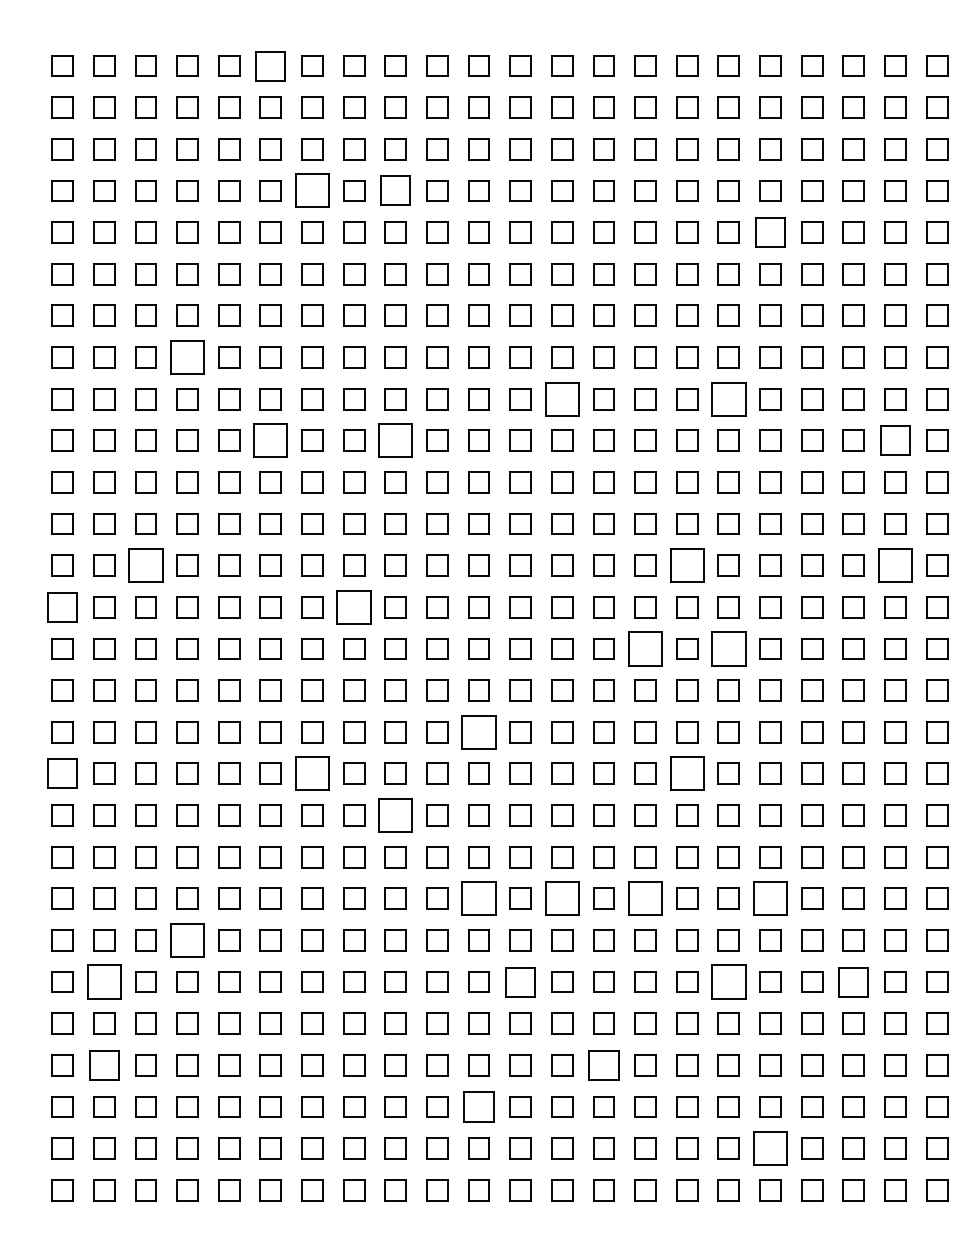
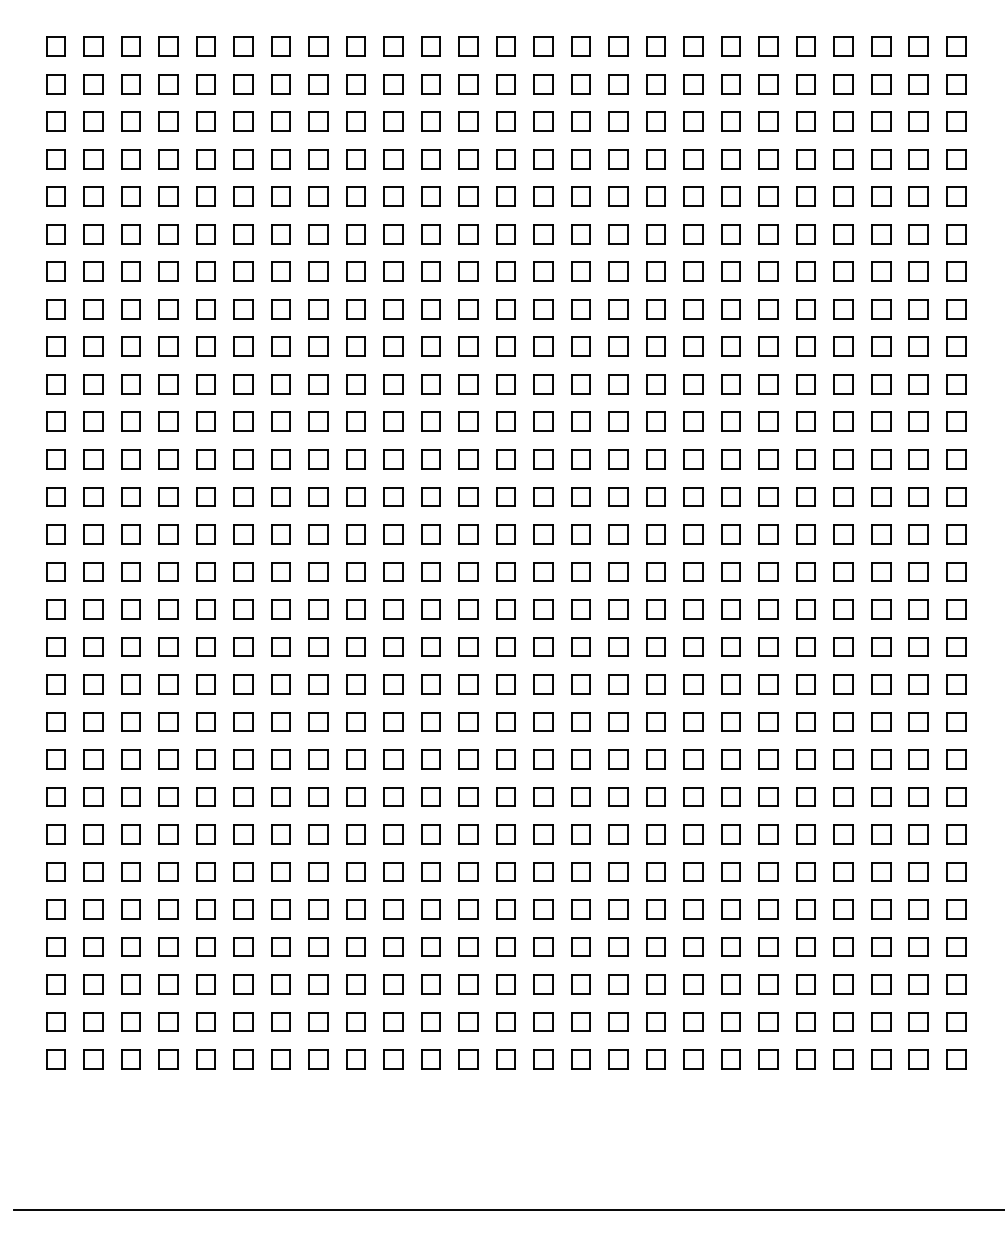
part: (270, 65) -> (243, 46), size x0.71
part: (311, 191) -> (280, 159), size x0.62
part: (395, 191) -> (355, 159), size x0.71
part: (770, 232) -> (693, 196), size x0.71
part: (187, 357) -> (168, 309), size x0.62
part: (561, 398) -> (505, 346), size x0.62
part: (728, 398) -> (655, 346), size x0.62
part: (270, 440) -> (243, 384), size x0.62
part: (395, 440) -> (355, 384), size x0.62
part: (894, 440) -> (805, 384), size x0.71
part: (145, 565) -> (130, 496), size x0.62
part: (687, 565) -> (618, 496), size x0.62
part: (894, 565) -> (805, 496), size x0.62
part: (62, 607) -> (55, 534), size x0.71
part: (354, 607) -> (318, 534), size x0.62
part: (645, 648) -> (580, 571), size x0.62
part: (728, 648) -> (655, 571), size x0.62
part: (478, 731) -> (430, 646), size x0.62
part: (62, 773) -> (55, 684), size x0.71
part: (311, 773) -> (280, 684), size x0.62
part: (687, 773) -> (618, 684), size x0.62
part: (395, 815) -> (355, 721), size x0.62
part: (478, 898) -> (430, 796), size x0.62
part: (561, 898) -> (505, 796), size x0.62
part: (645, 898) -> (580, 796), size x0.62
part: (770, 898) -> (693, 796), size x0.62
part: (187, 940) -> (168, 834), size x0.62
part: (104, 981) -> (93, 871), size x0.62
part: (520, 981) -> (468, 871), size x0.71
part: (728, 981) -> (655, 871), size x0.62
part: (853, 981) -> (768, 871), size x0.71
part: (104, 1064) -> (93, 946), size x0.71
part: (603, 1064) -> (543, 946), size x0.71
part: (478, 1106) -> (430, 984), size x0.71
part: (770, 1148) -> (693, 1021), size x0.62

